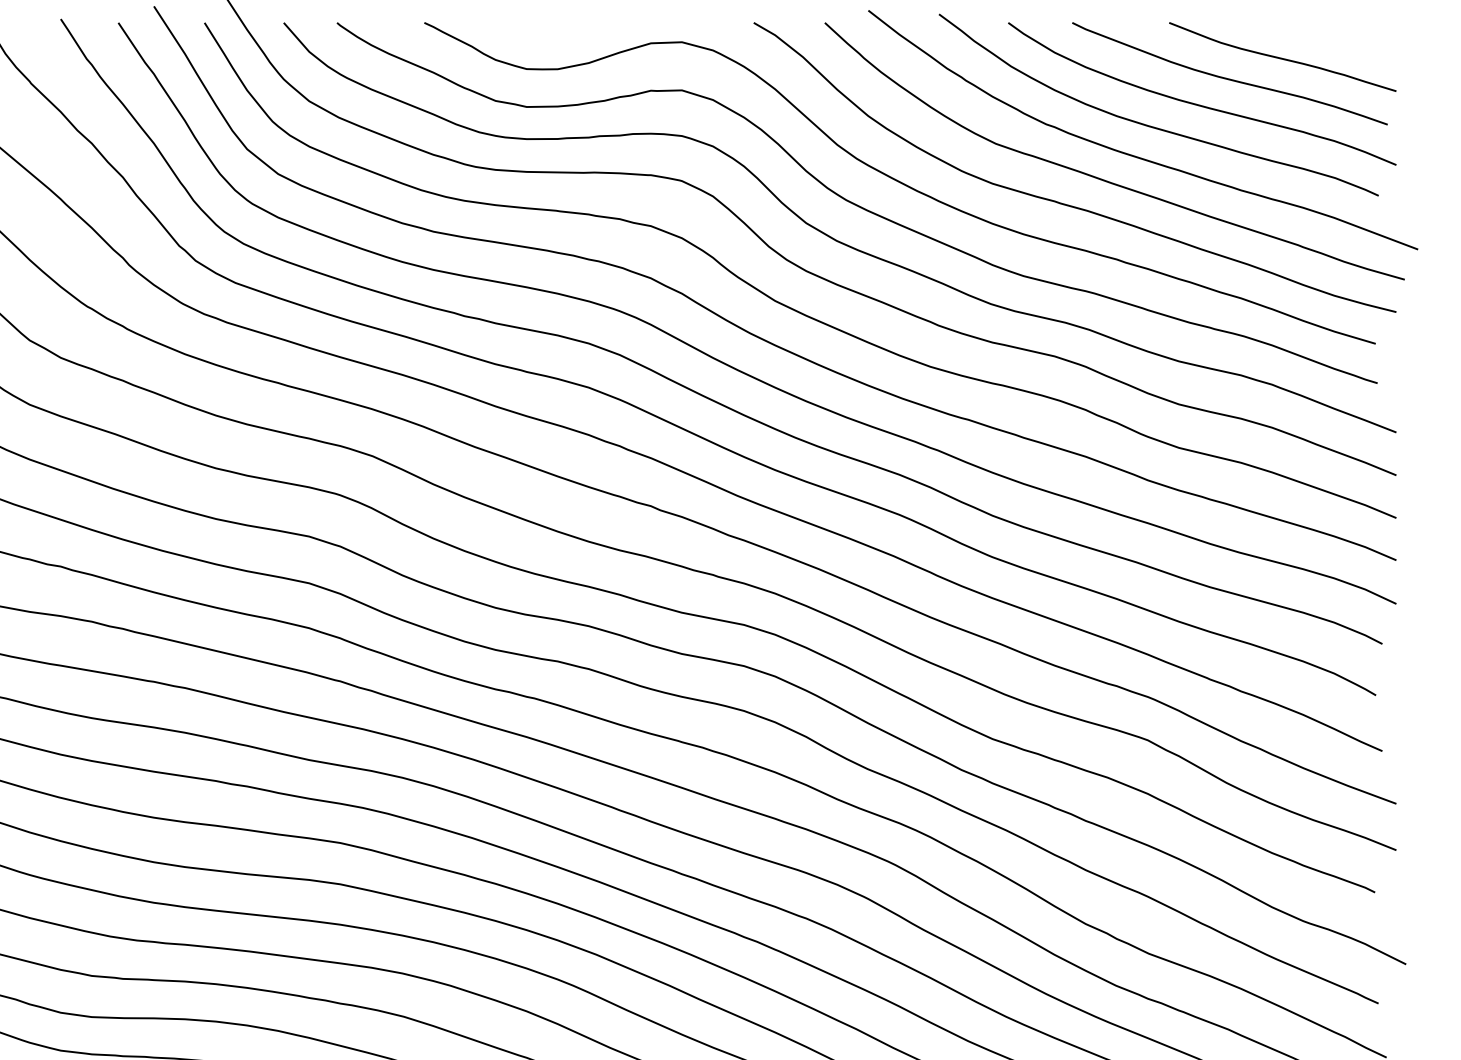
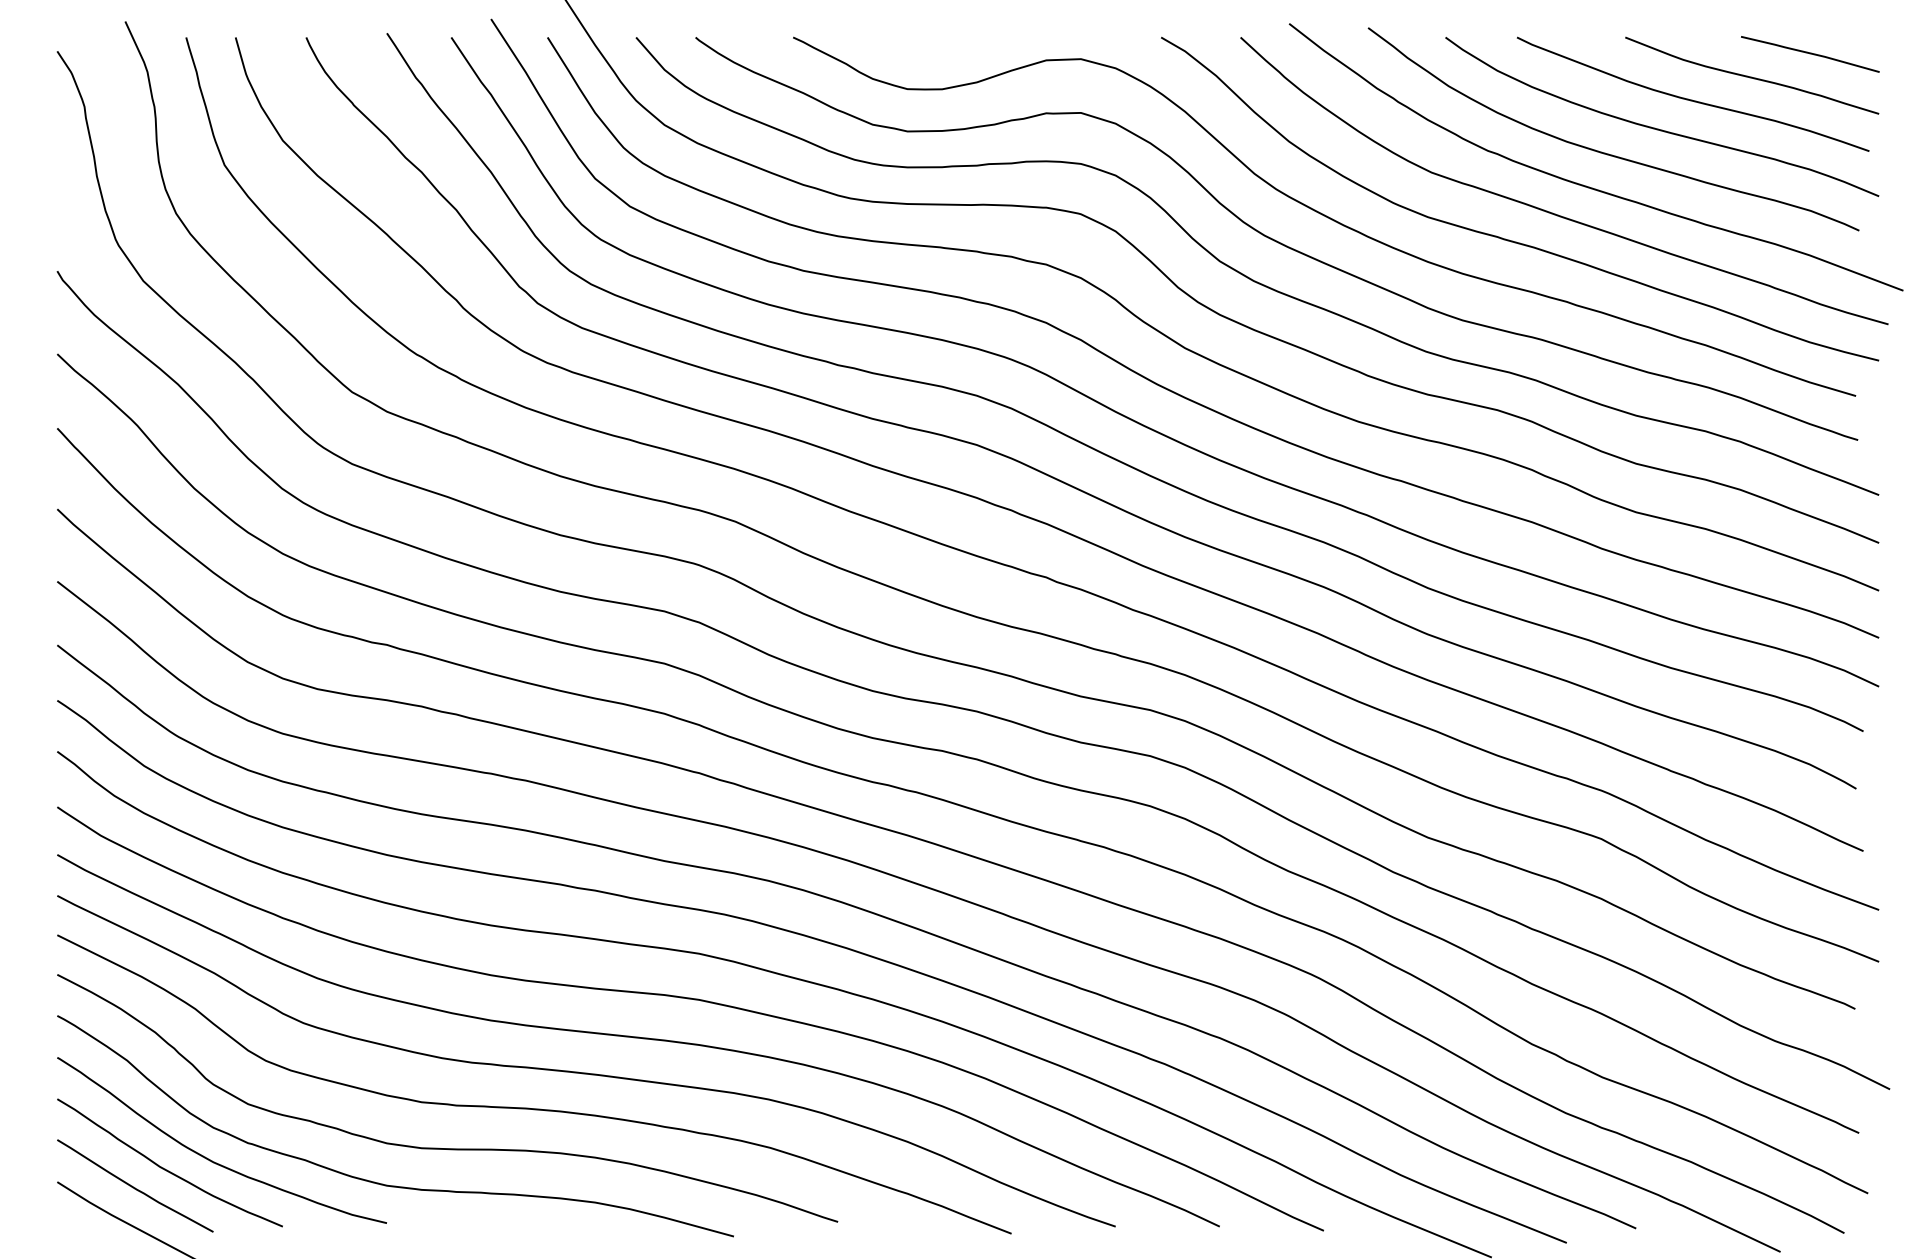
line: (1334, 38) -> (1810, 54), added

